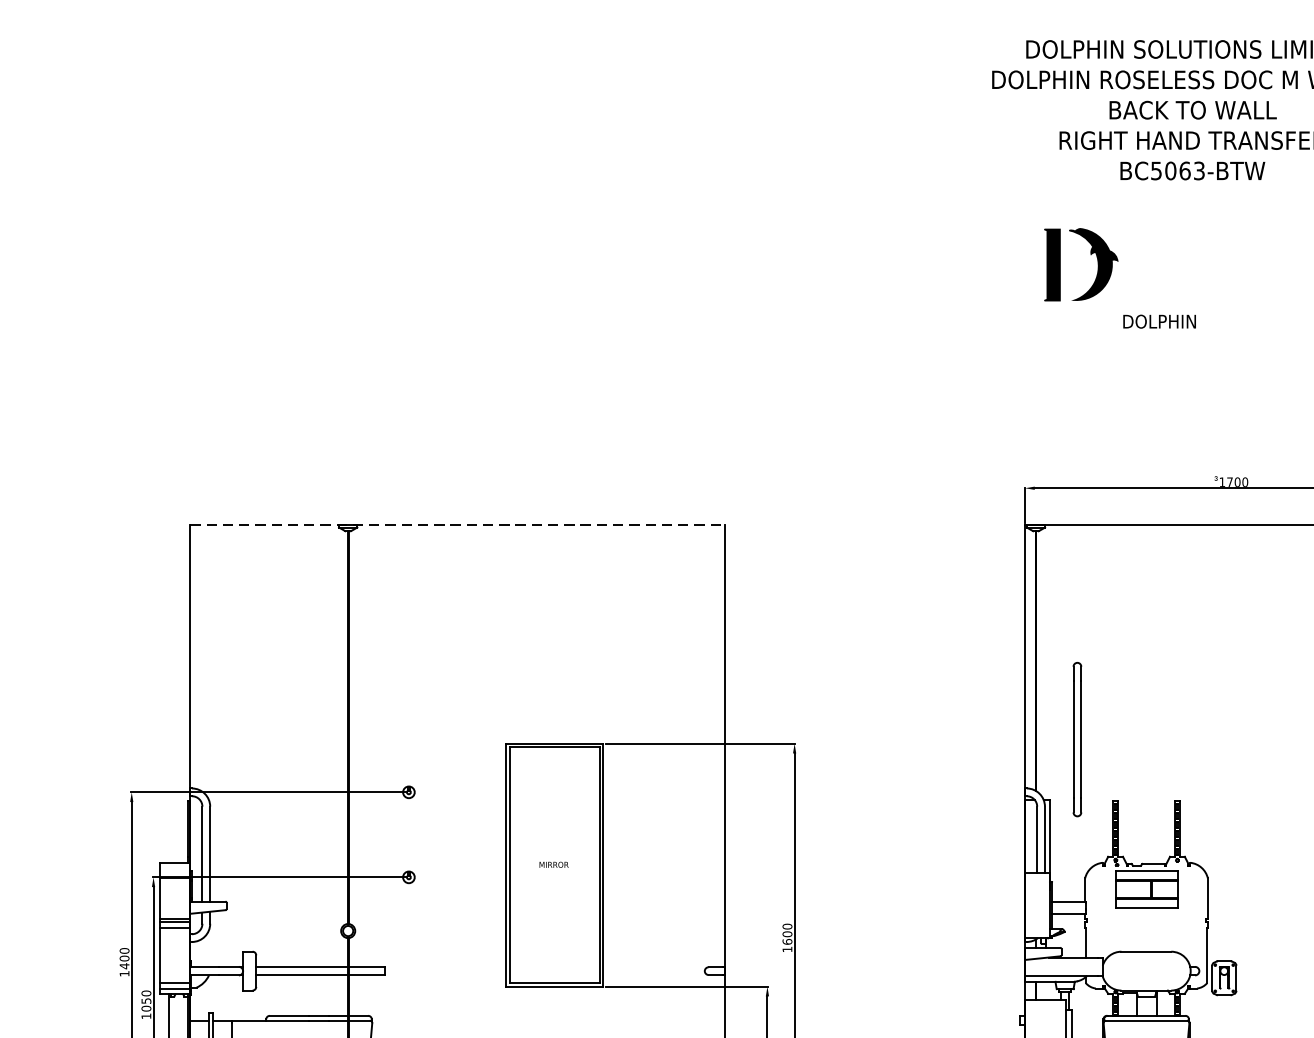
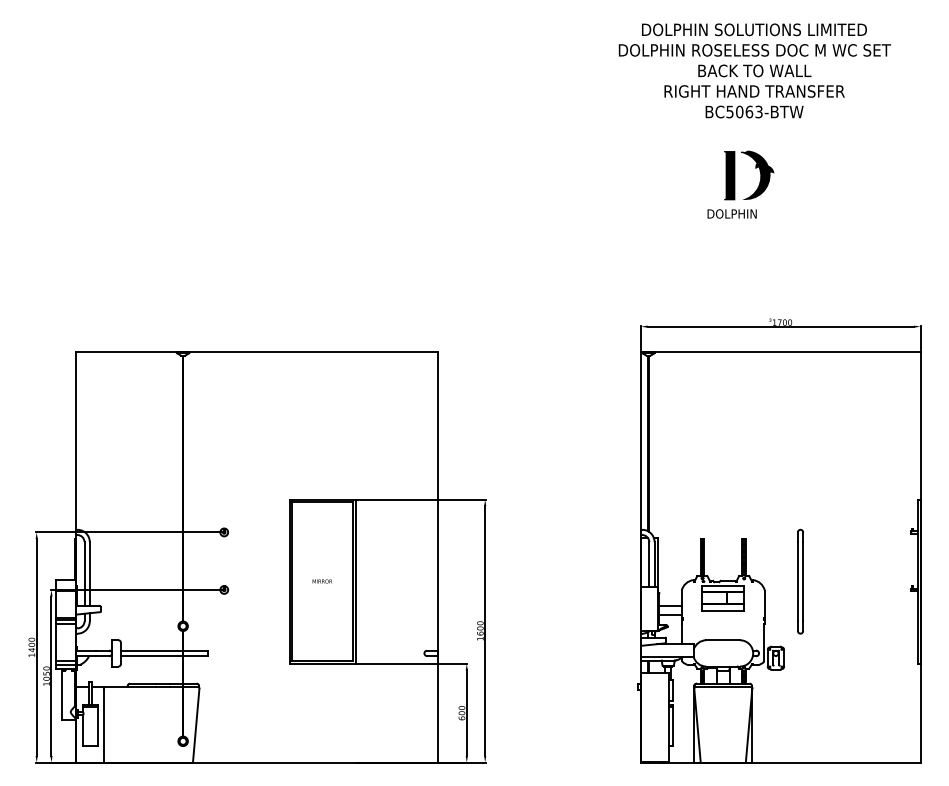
part: (1090, 254) -> (755, 168), moved
line: (458, 524) -> (257, 351), dashed -> solid
part: (1077, 739) -> (800, 581), moved

